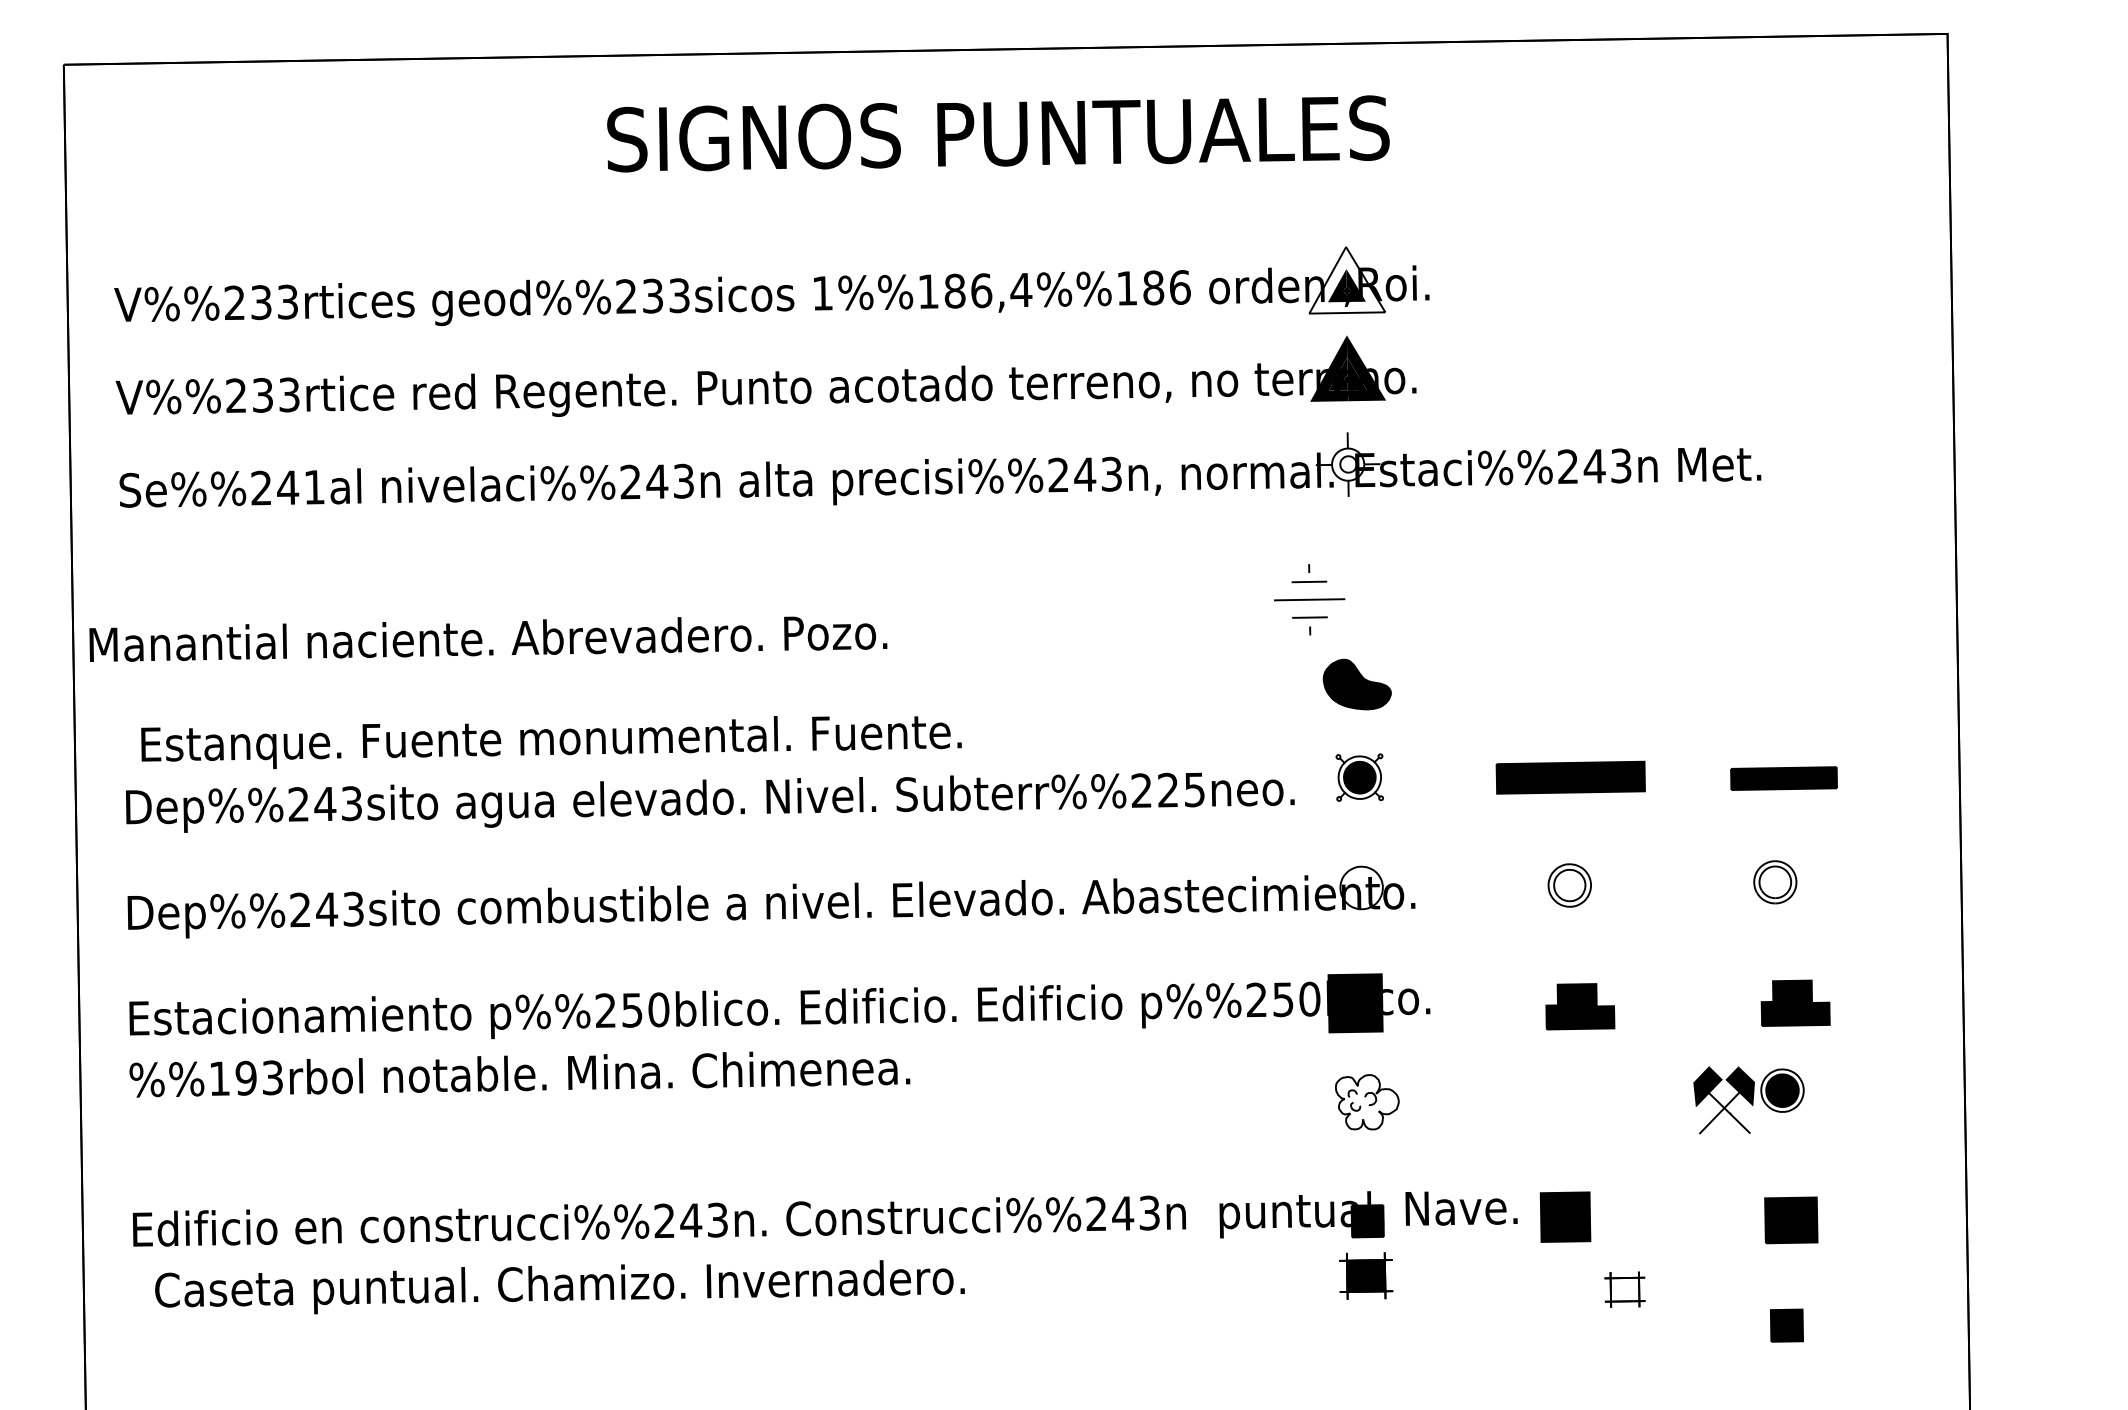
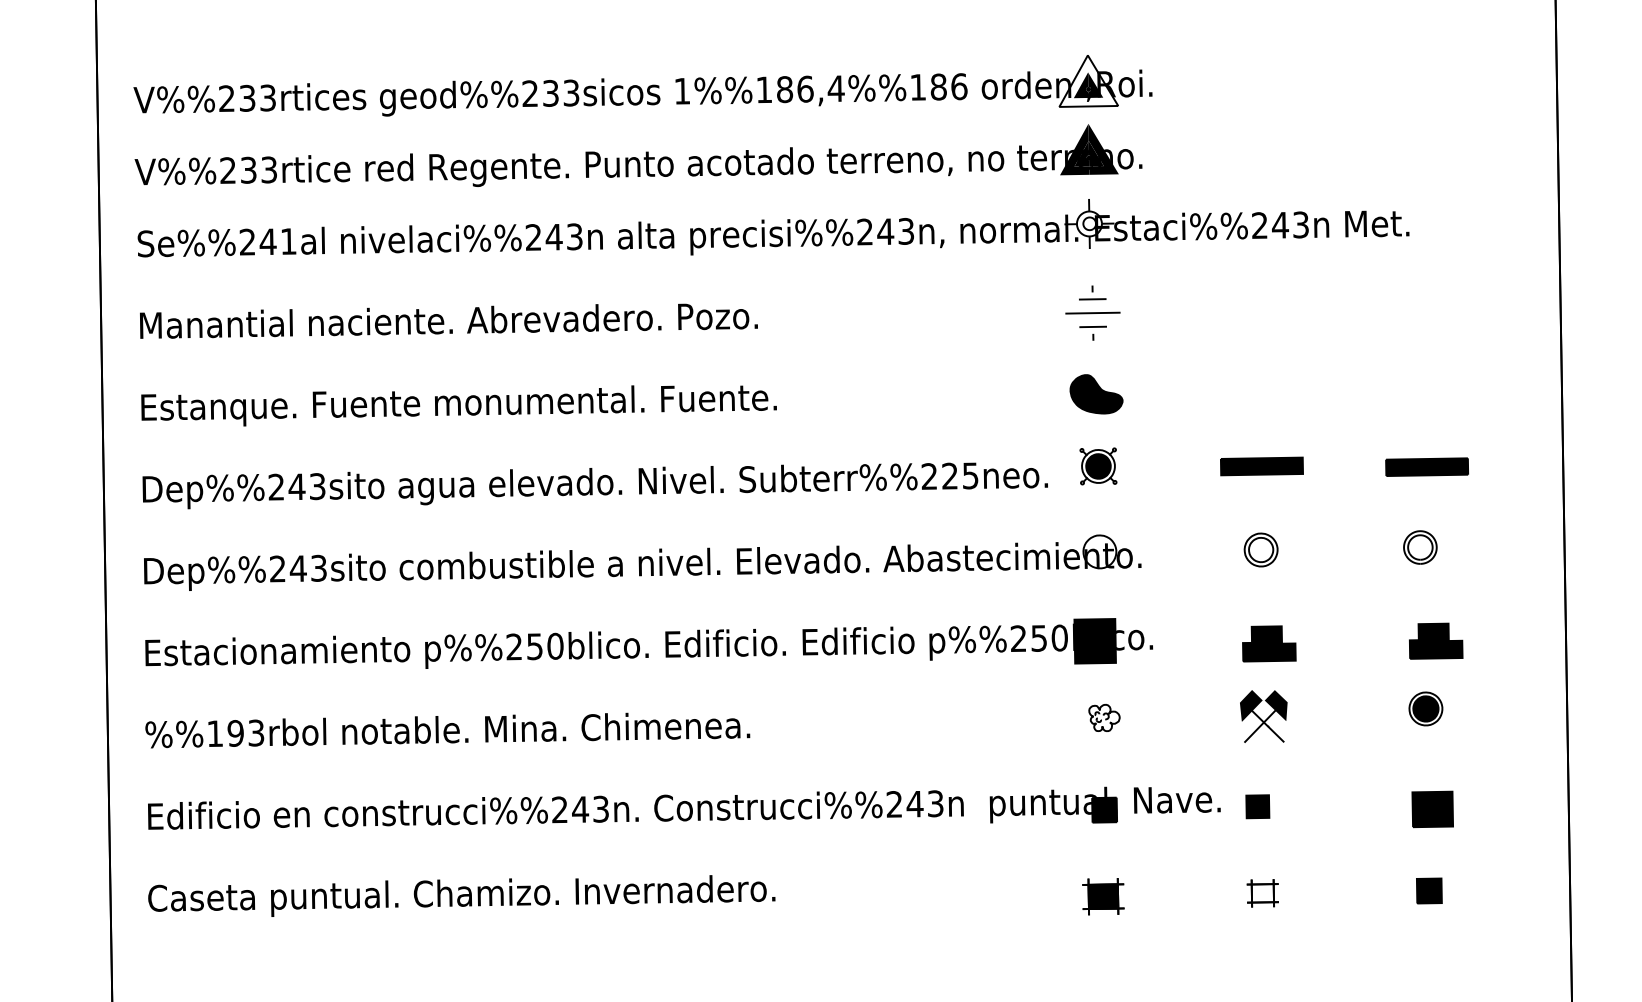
part: (1309, 599) -> (1092, 312), moved
text: (488, 638) -> (449, 320), moved
text: (551, 742) -> (459, 405), moved
part: (1570, 777) -> (1261, 466), size x0.71
text: (519, 1074) -> (447, 730), moved
part: (1723, 1100) -> (1263, 716), moved
part: (1367, 1102) -> (1104, 718), size x0.62
part: (1565, 1216) -> (1257, 806), size x0.62
part: (1366, 1275) -> (1103, 896), moved
text: (559, 1287) -> (461, 896), moved
part: (1624, 1289) -> (1262, 893), moved

